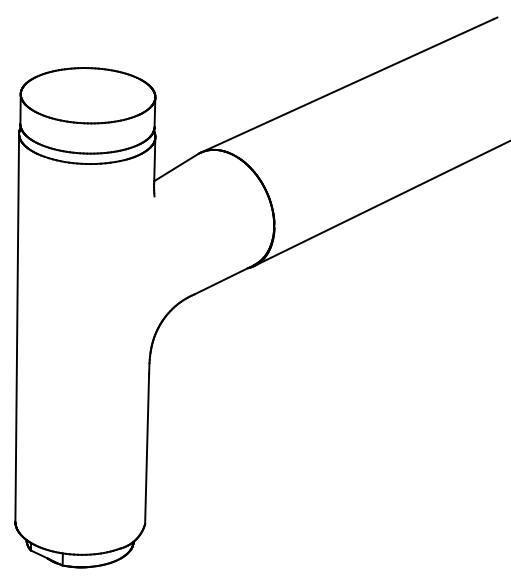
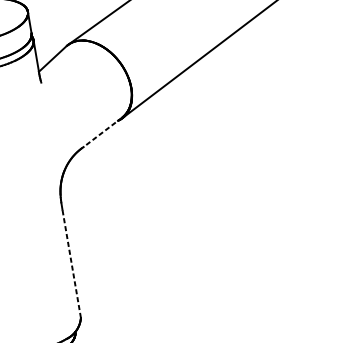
line: (223, 280) -> (102, 132), solid -> dashed
line: (147, 448) -> (71, 263), solid -> dashed

